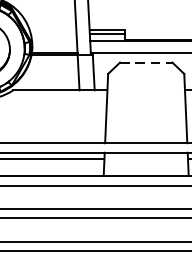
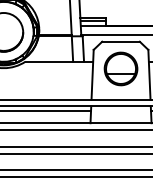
line: (146, 62) -> (121, 41), dashed -> solid
part: (145, 99) -> (120, 68), added

